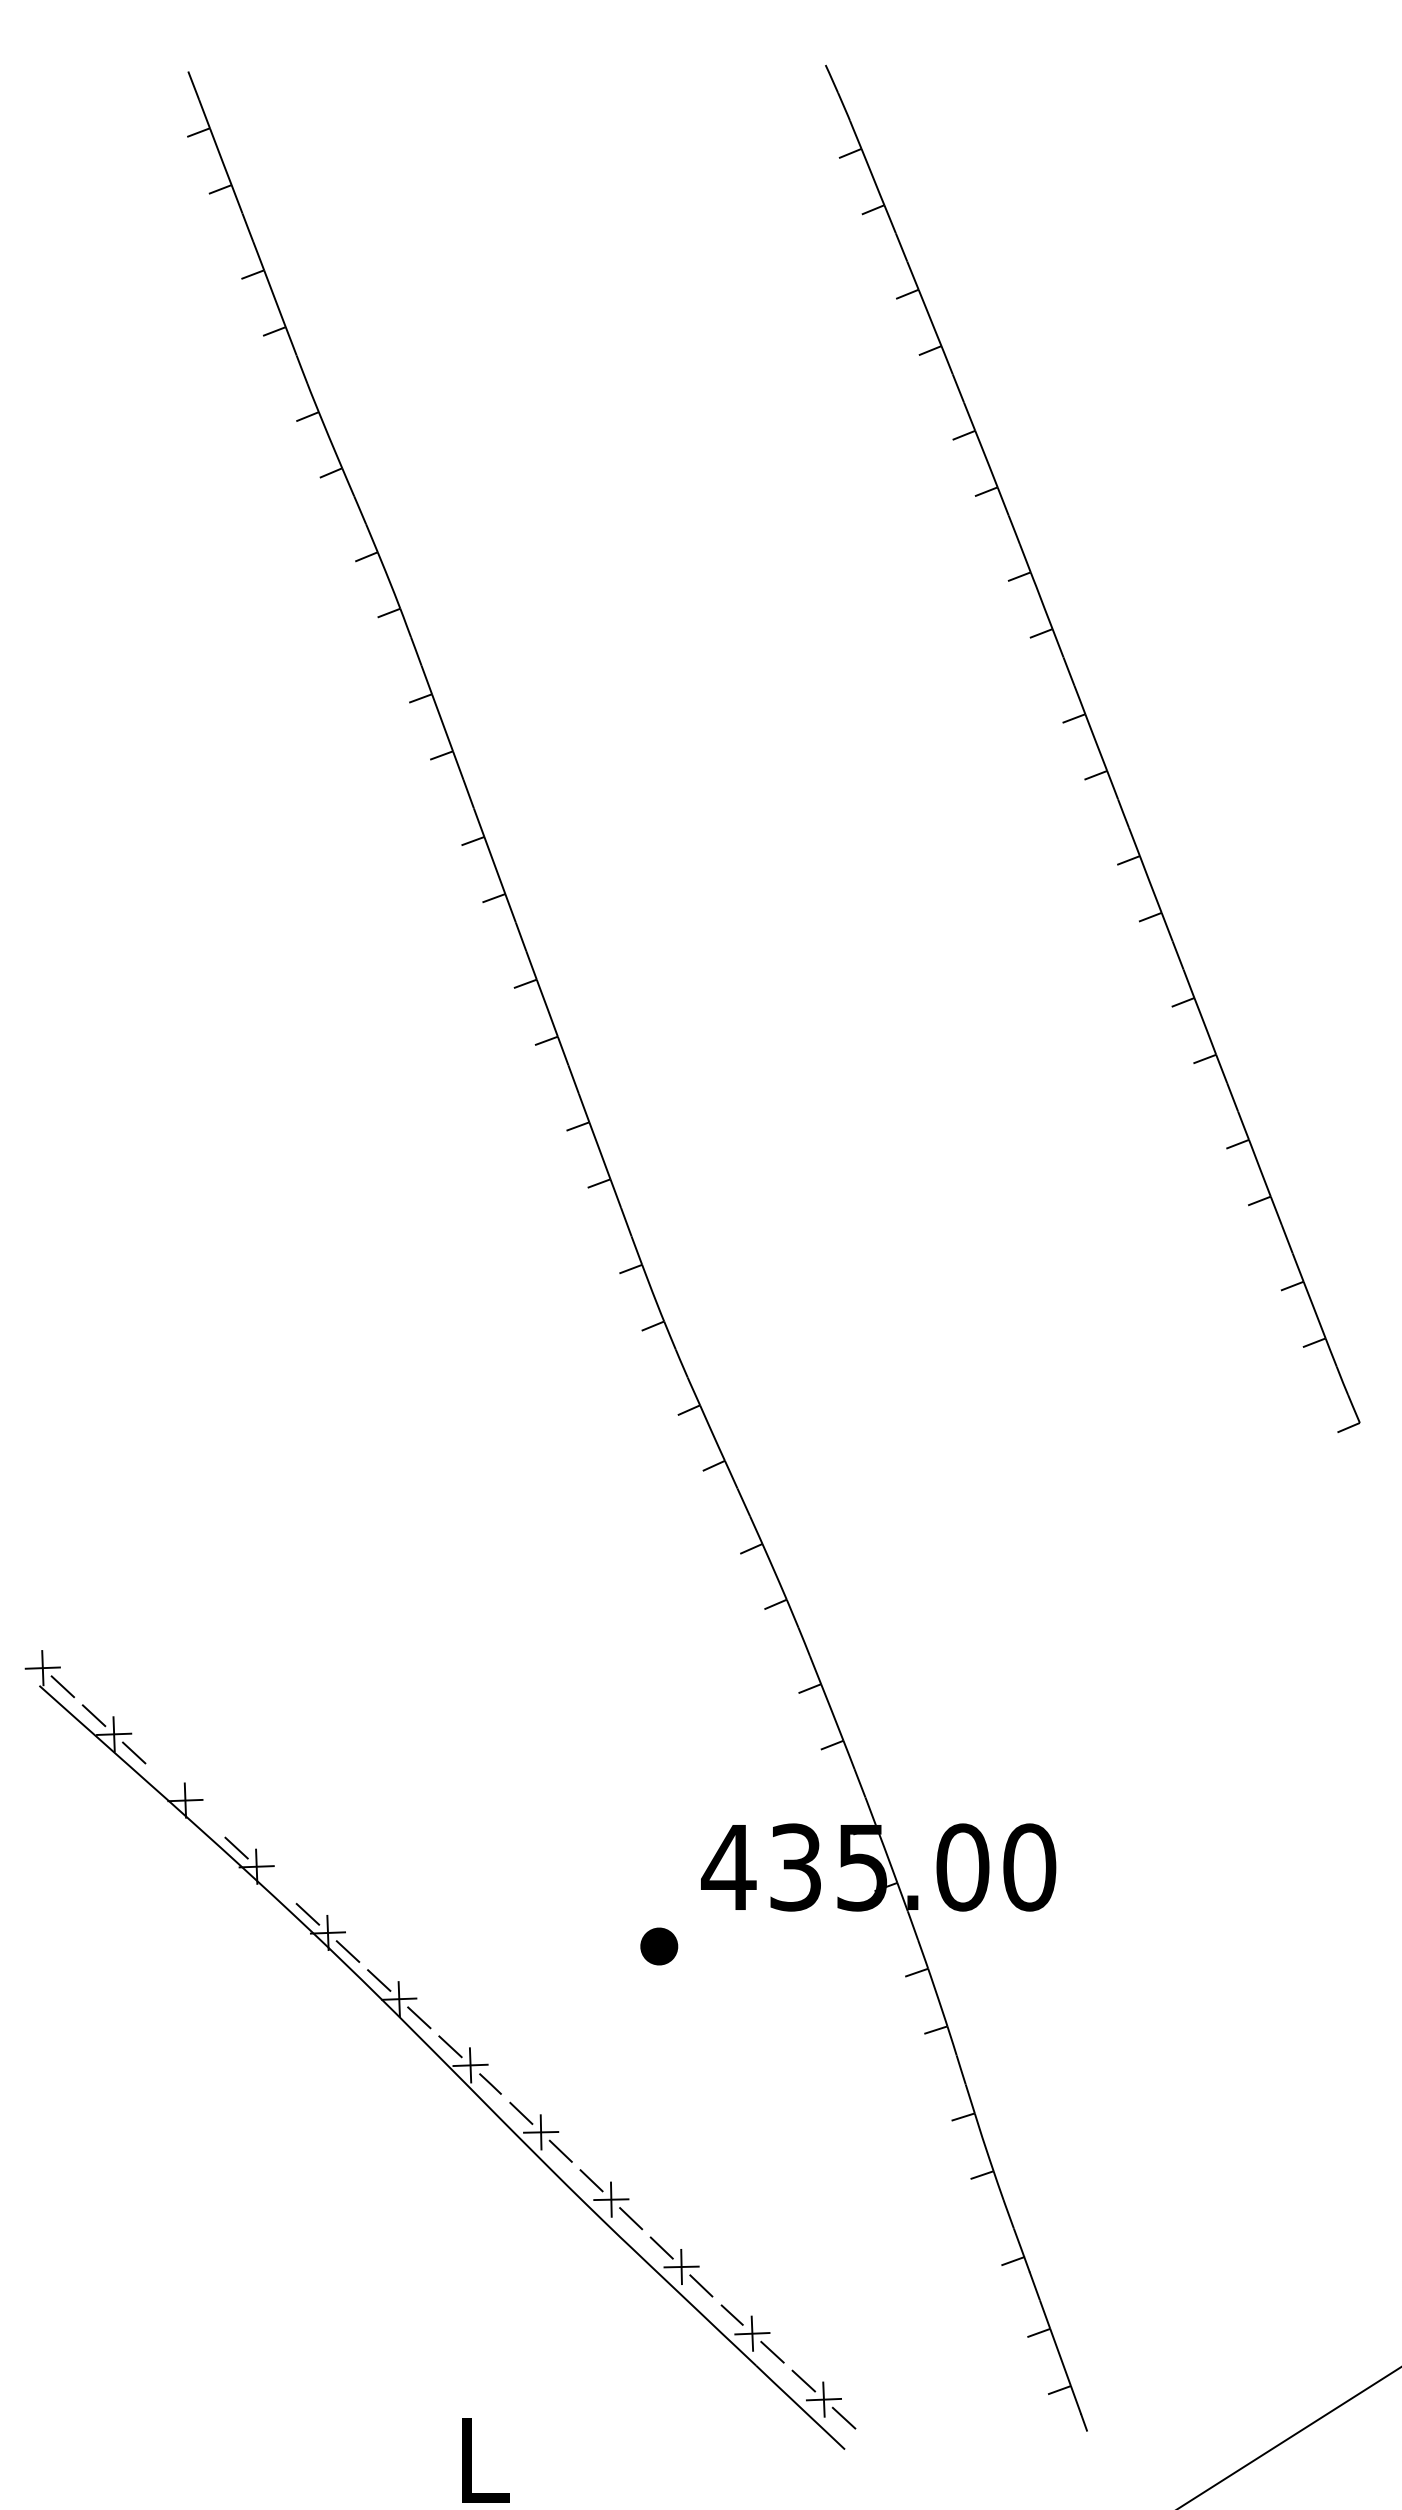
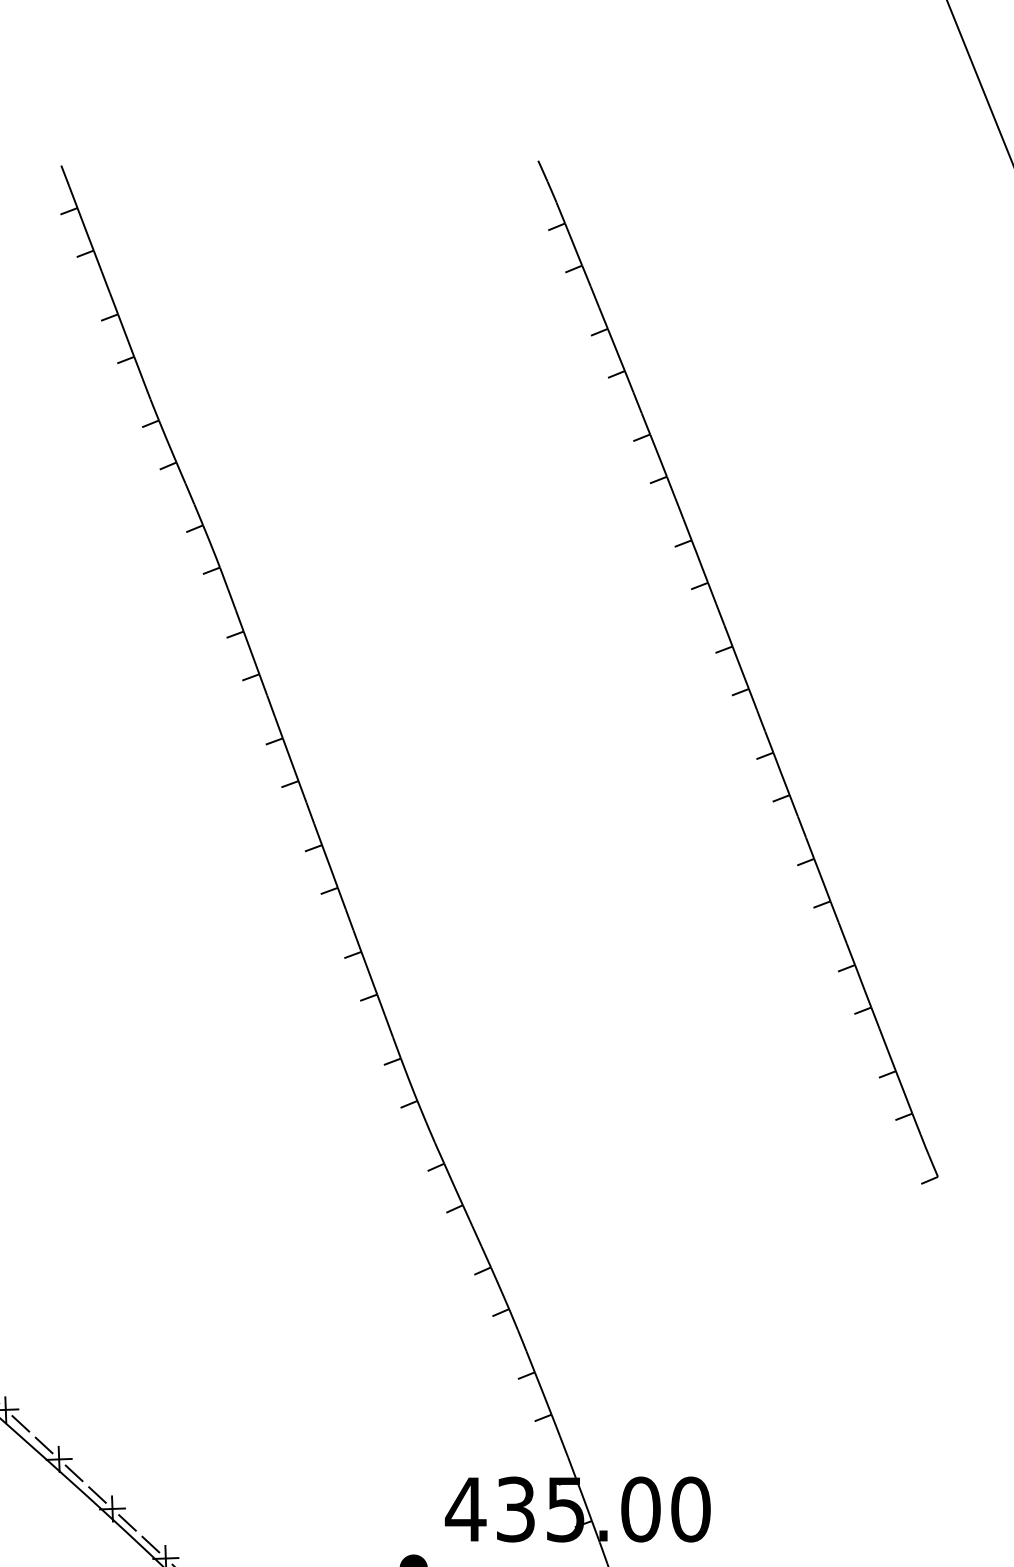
line: (165, 1781) -> (44, 1445), added
line: (205, 1818) -> (74, 1472), added
line: (276, 1885) -> (127, 1522), added

